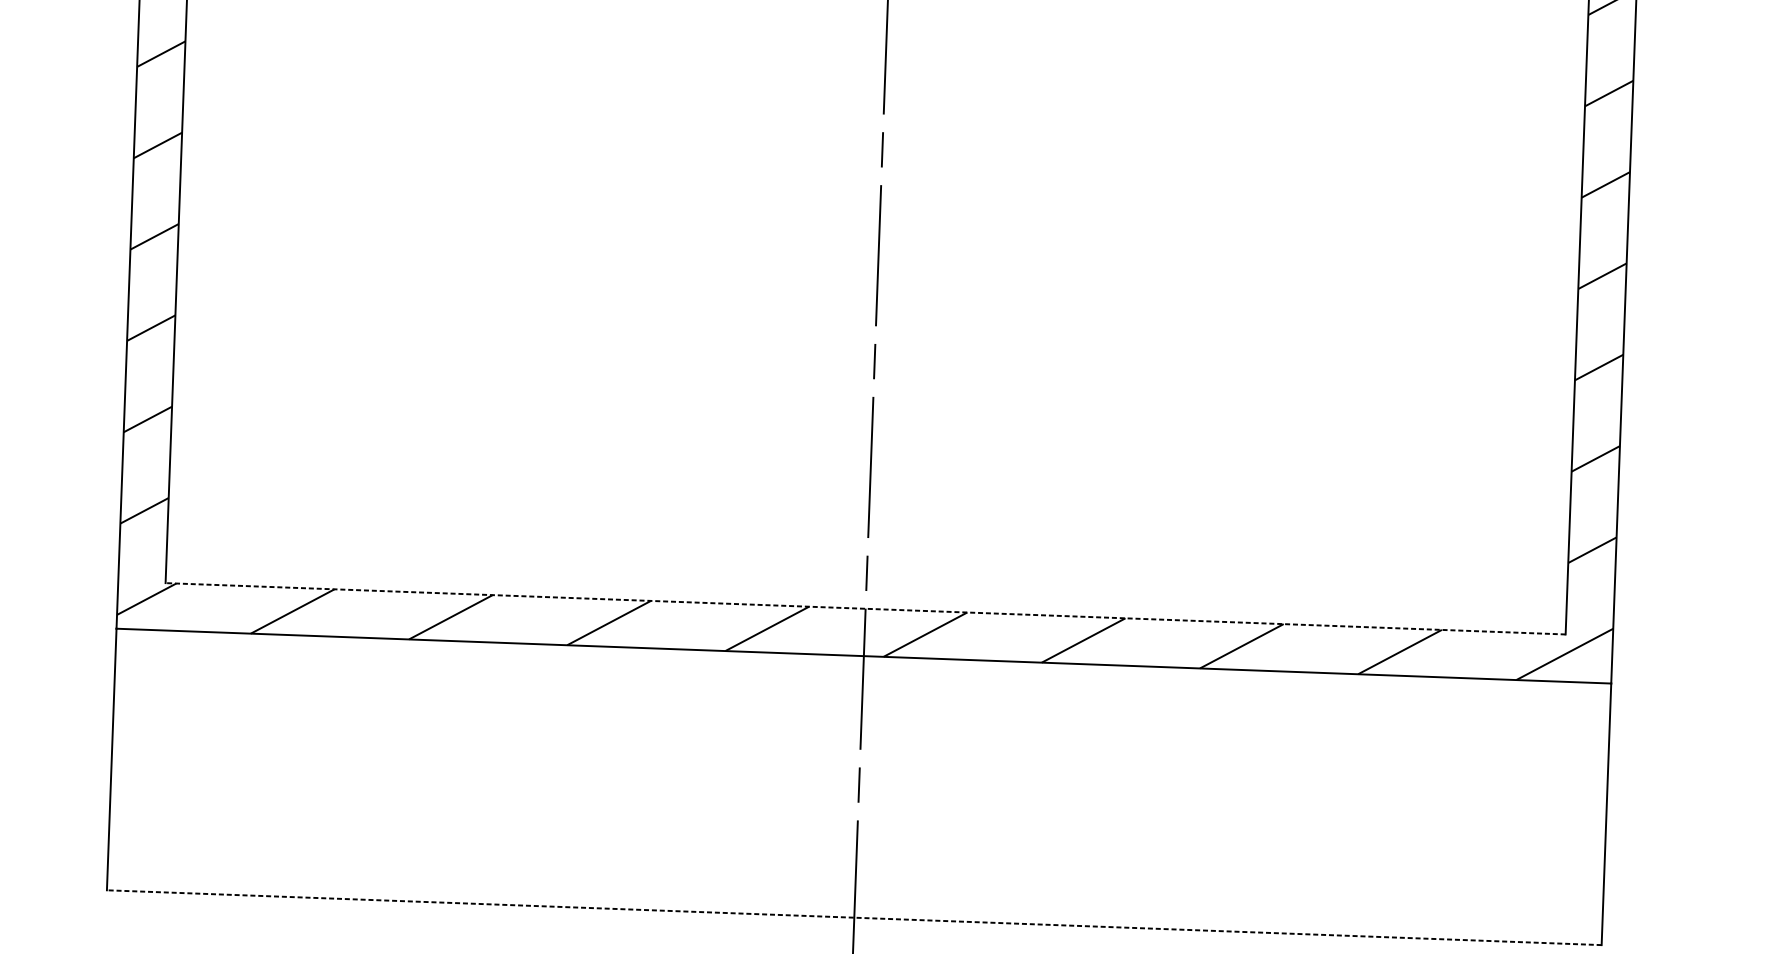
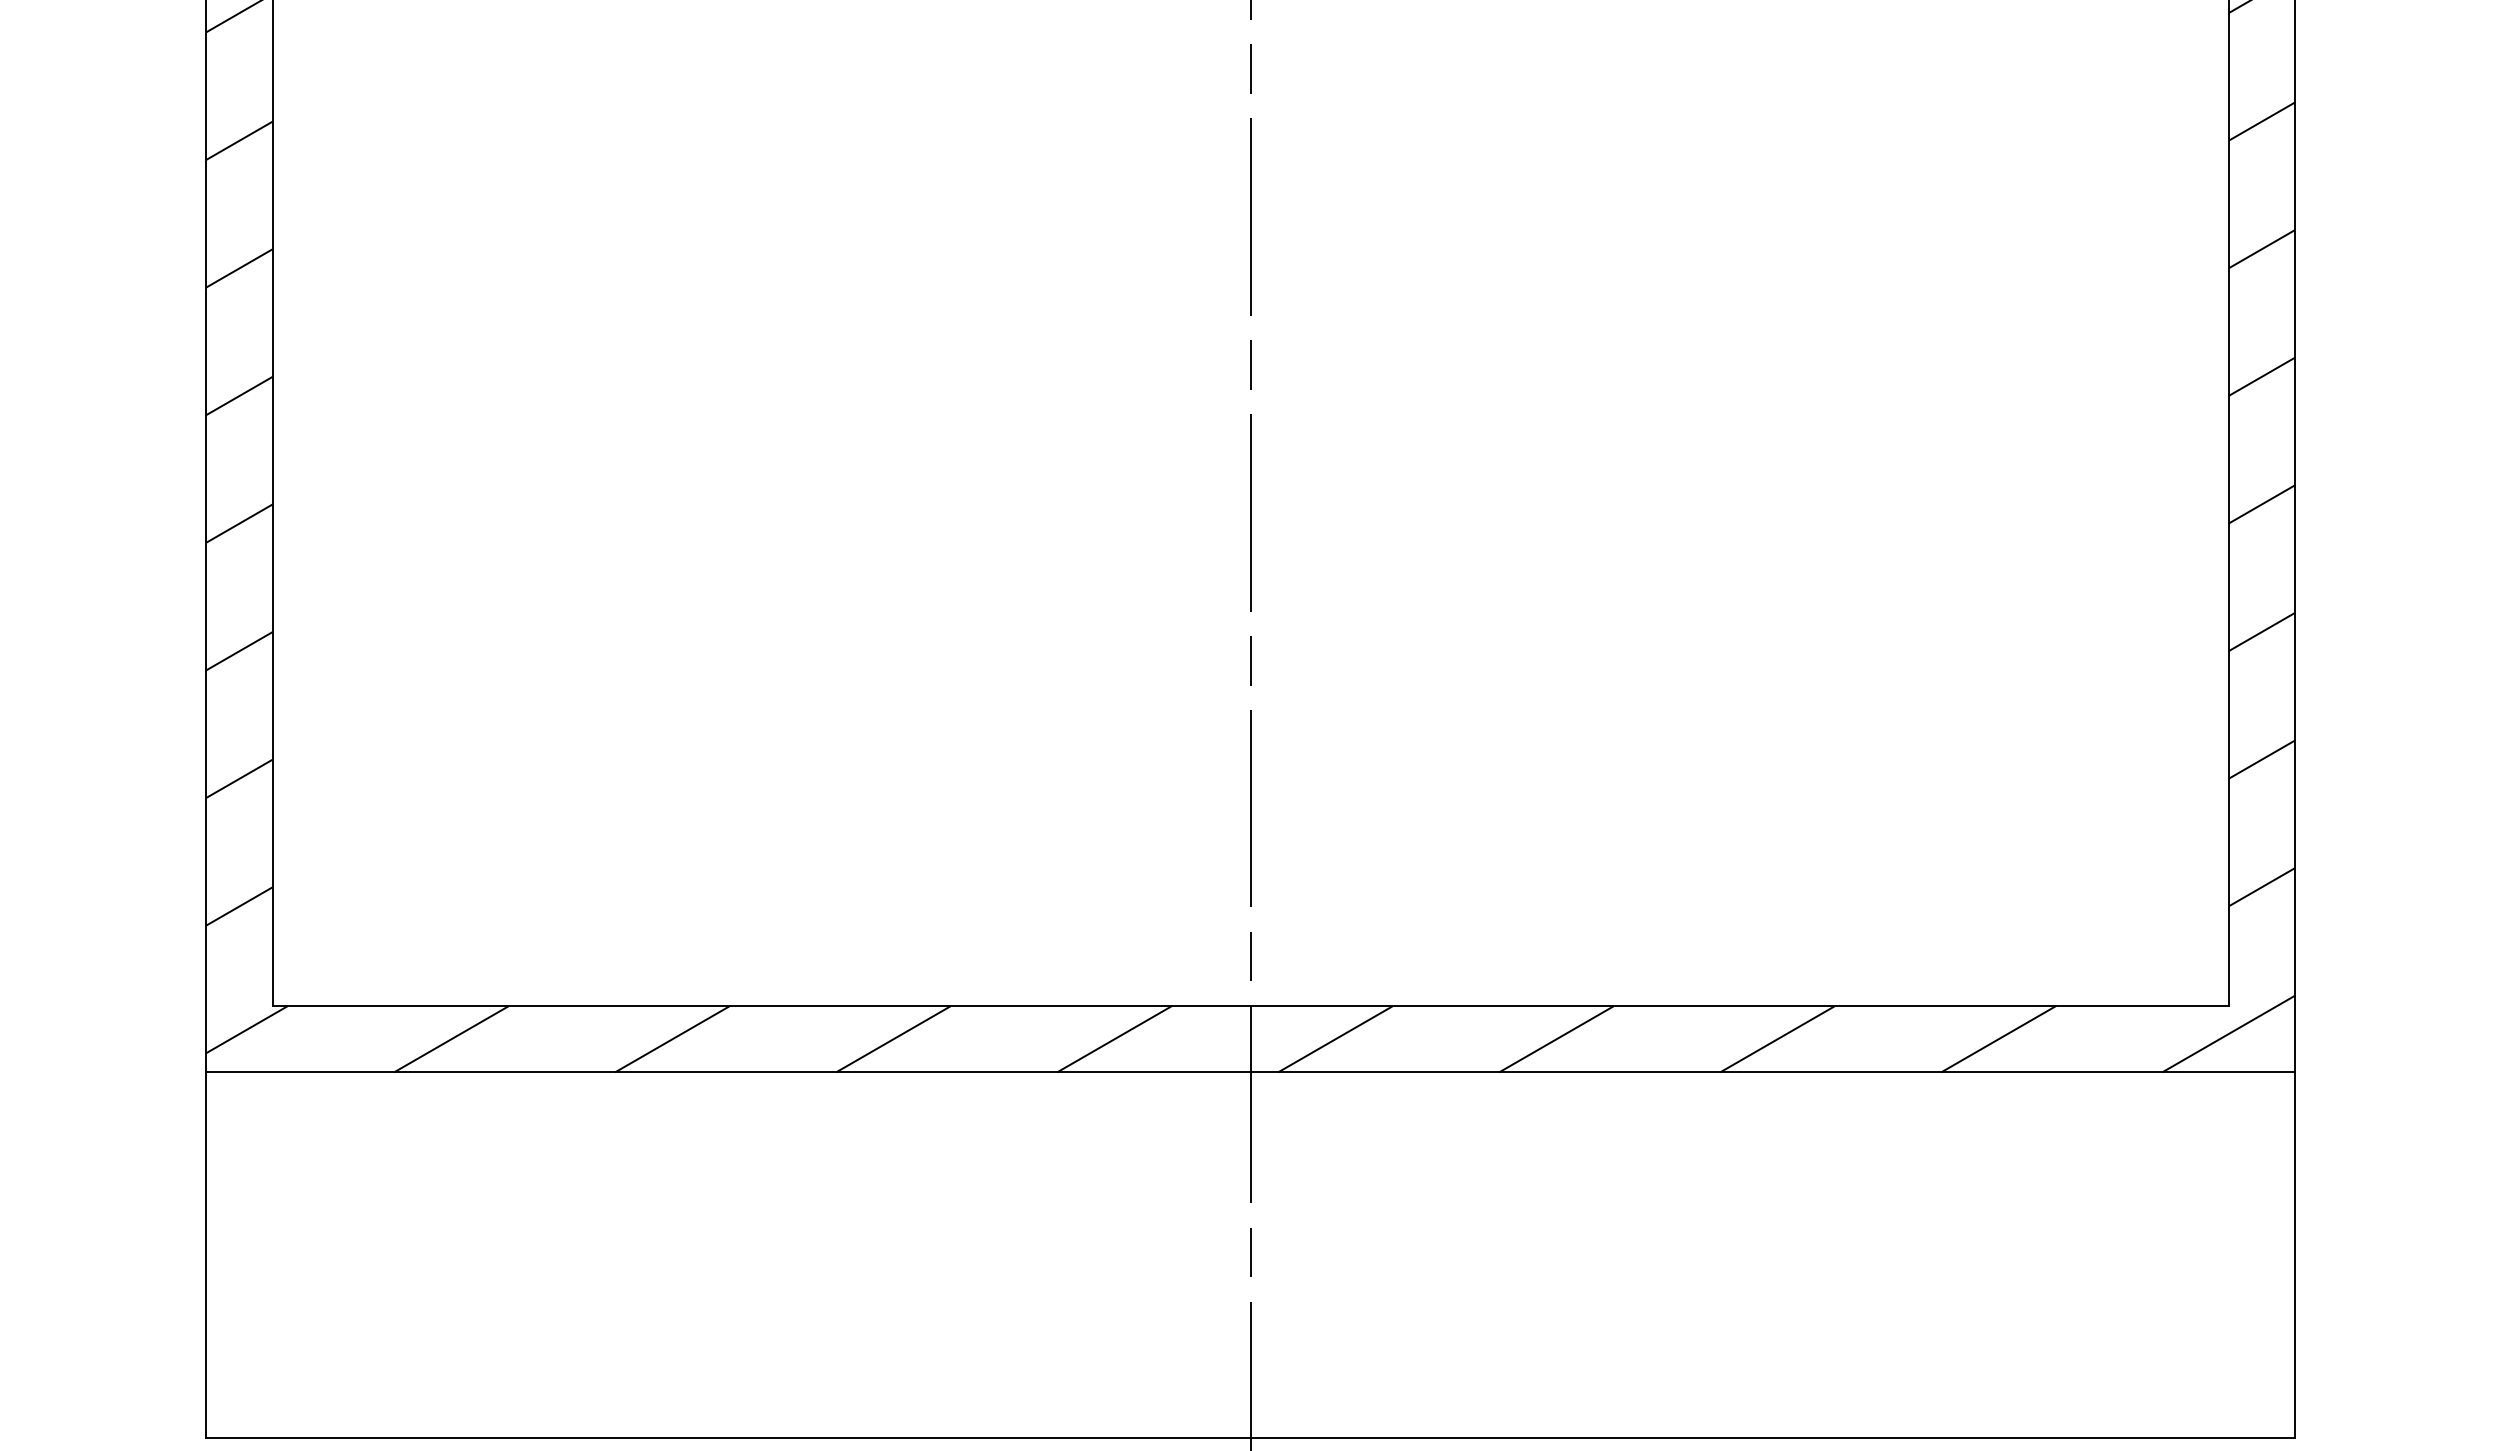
line: (865, 608) -> (1250, 1006), dashed -> solid
line: (854, 917) -> (1250, 1437), dashed -> solid

